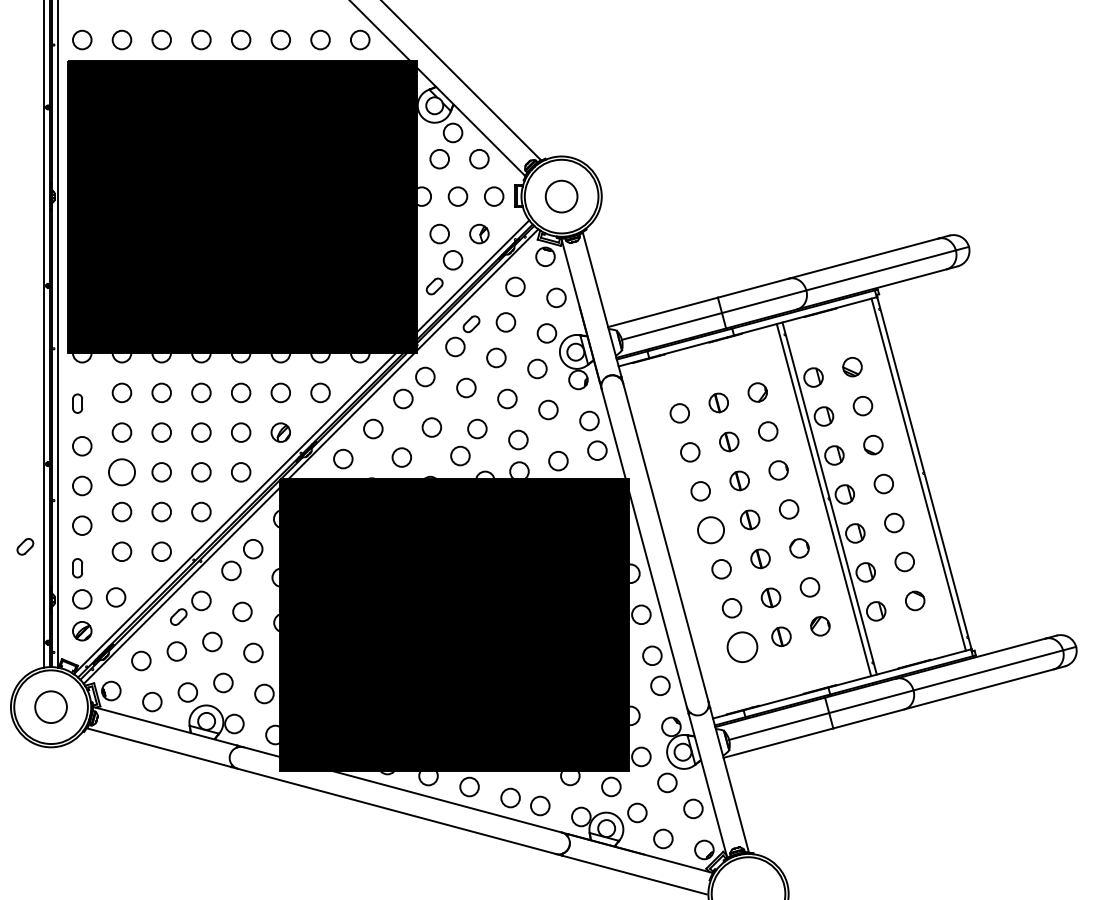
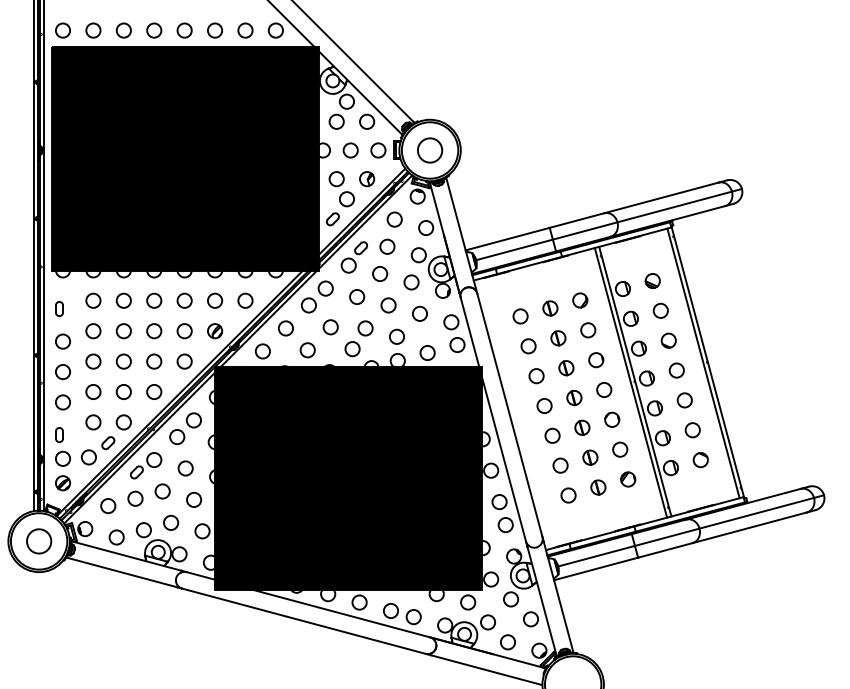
circle: (121, 472) -> (93, 361), size x0.71
circle: (711, 530) -> (544, 406), size x0.71
part: (25, 546) -> (108, 442), moved
circle: (742, 646) -> (568, 494), size x0.62

